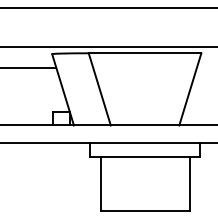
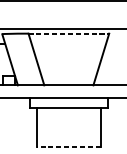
line: (145, 53) -> (69, 33), solid -> dashed
line: (144, 210) -> (68, 146), solid -> dashed

